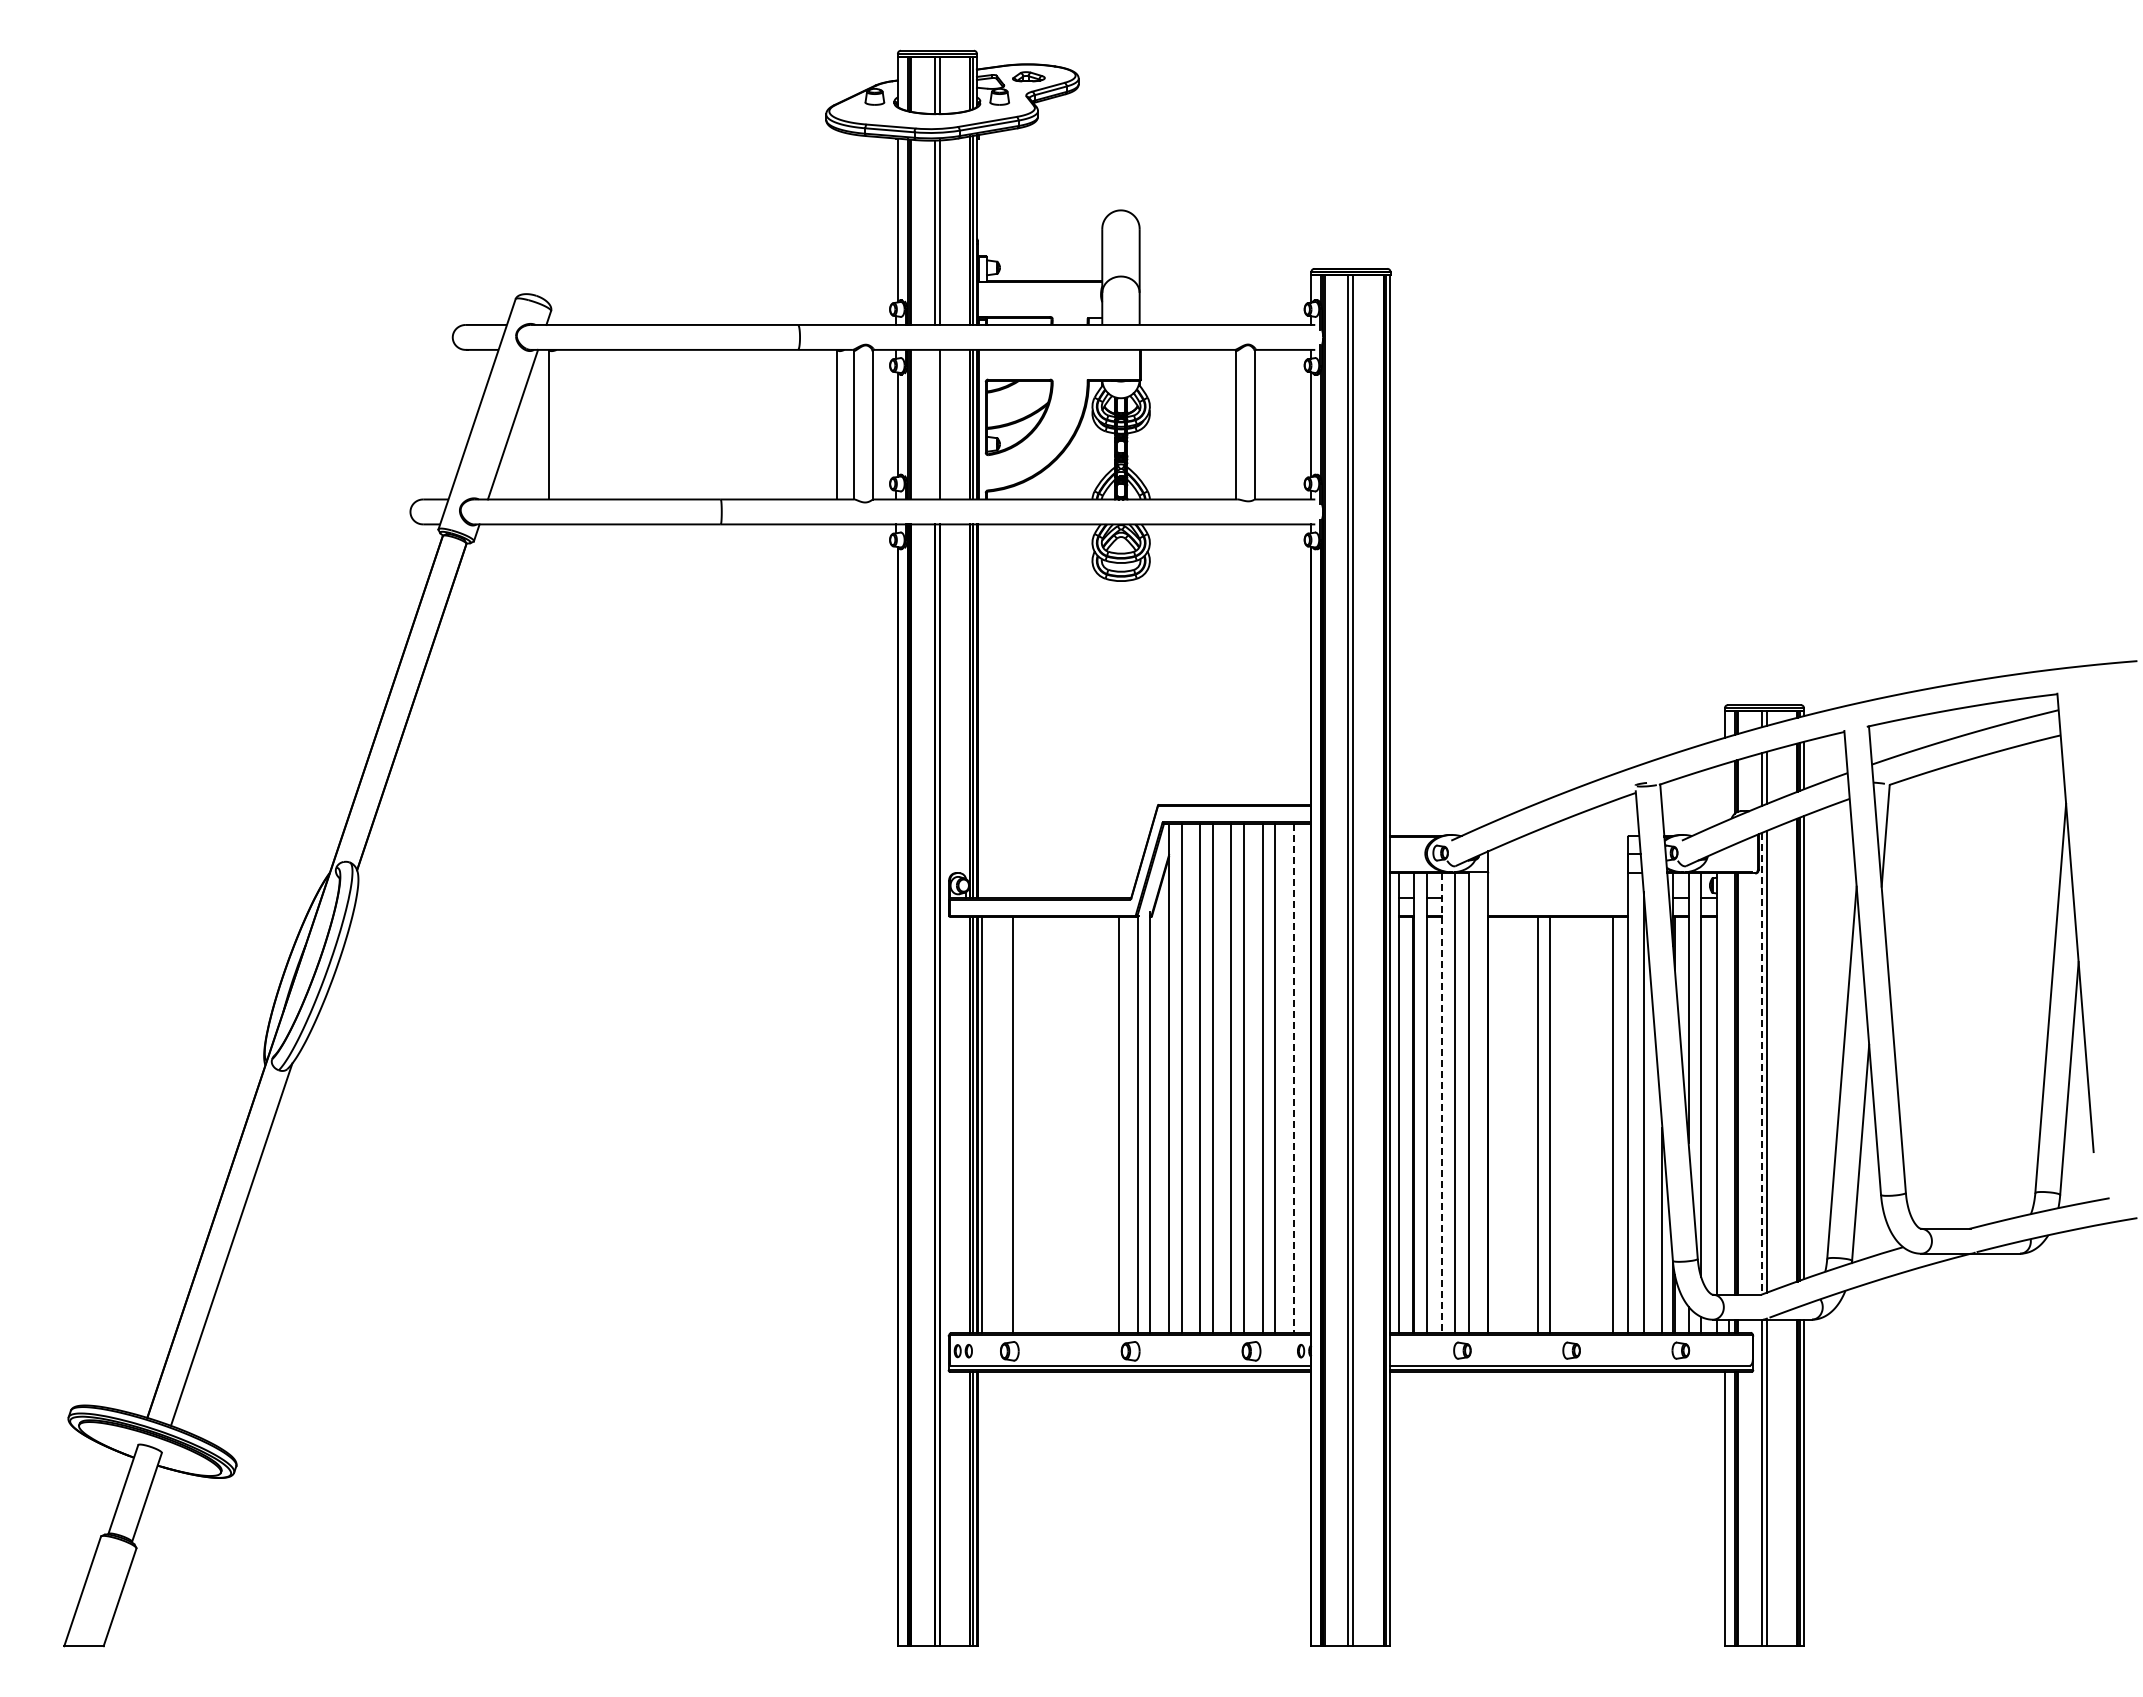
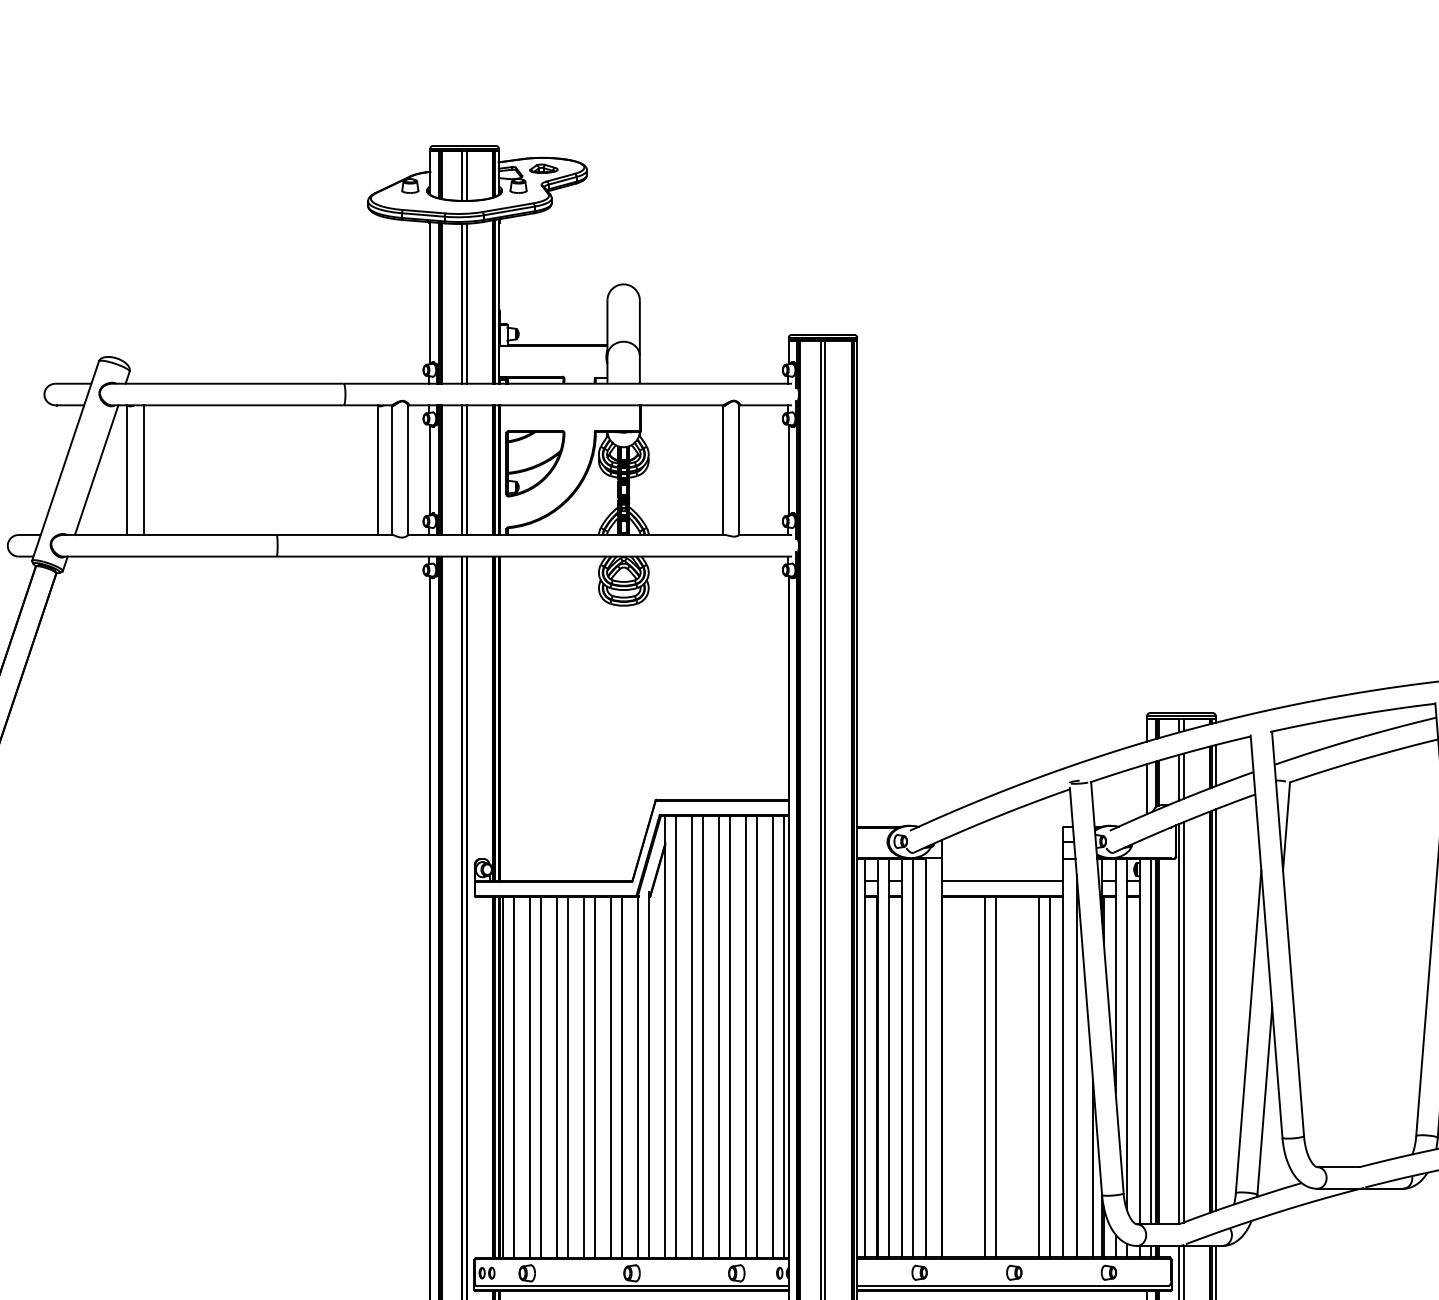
line: (567, 424) -> (143, 469), added
line: (934, 424) -> (462, 469), added
line: (1724, 792) -> (1146, 788), added
line: (1557, 898) -> (1002, 880), added
line: (1761, 1063) -> (1178, 1023), dashed -> solid
line: (1293, 1078) -> (773, 1036), dashed -> solid
line: (1306, 1078) -> (784, 1036), added
line: (1729, 1083) -> (1151, 1041), added
line: (1442, 1103) -> (902, 1058), dashed -> solid
line: (1600, 1124) -> (1039, 1076), added
line: (994, 1125) -> (514, 1077), added
line: (1025, 1125) -> (540, 1077), added
line: (1044, 1125) -> (557, 1077), added
line: (1056, 1125) -> (567, 1077), added
line: (1075, 1125) -> (584, 1077), added
line: (1088, 1125) -> (595, 1077), added
line: (1106, 1125) -> (611, 1077), added

